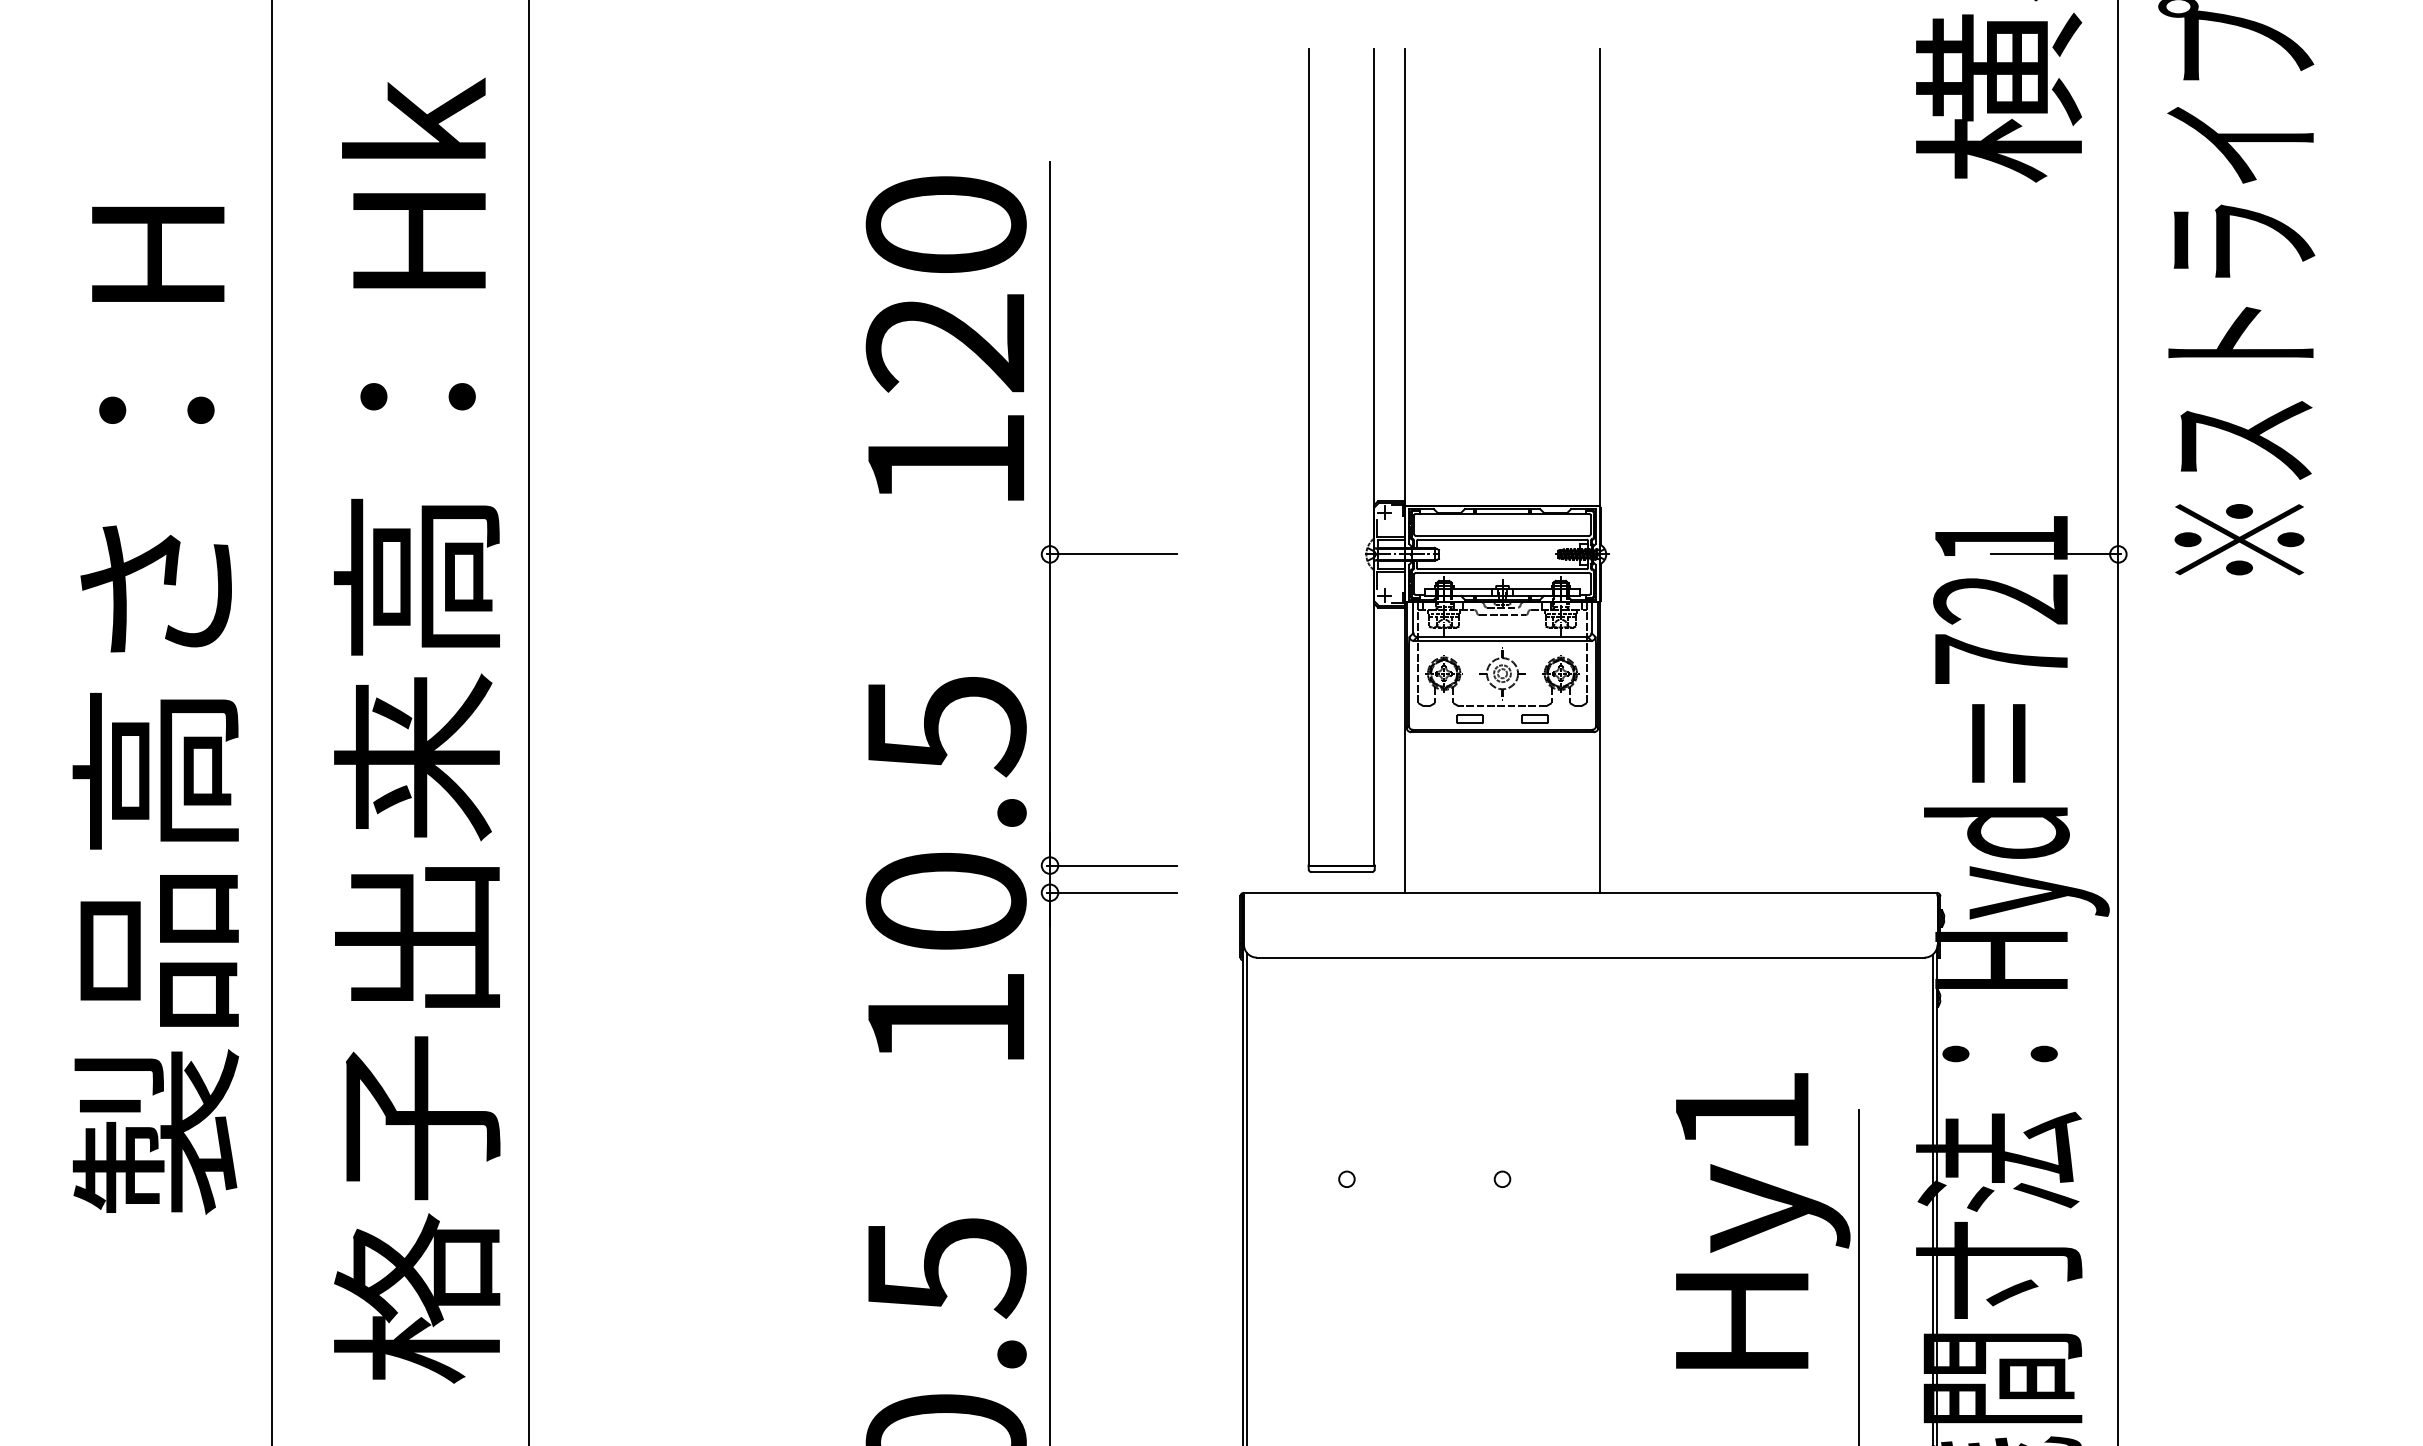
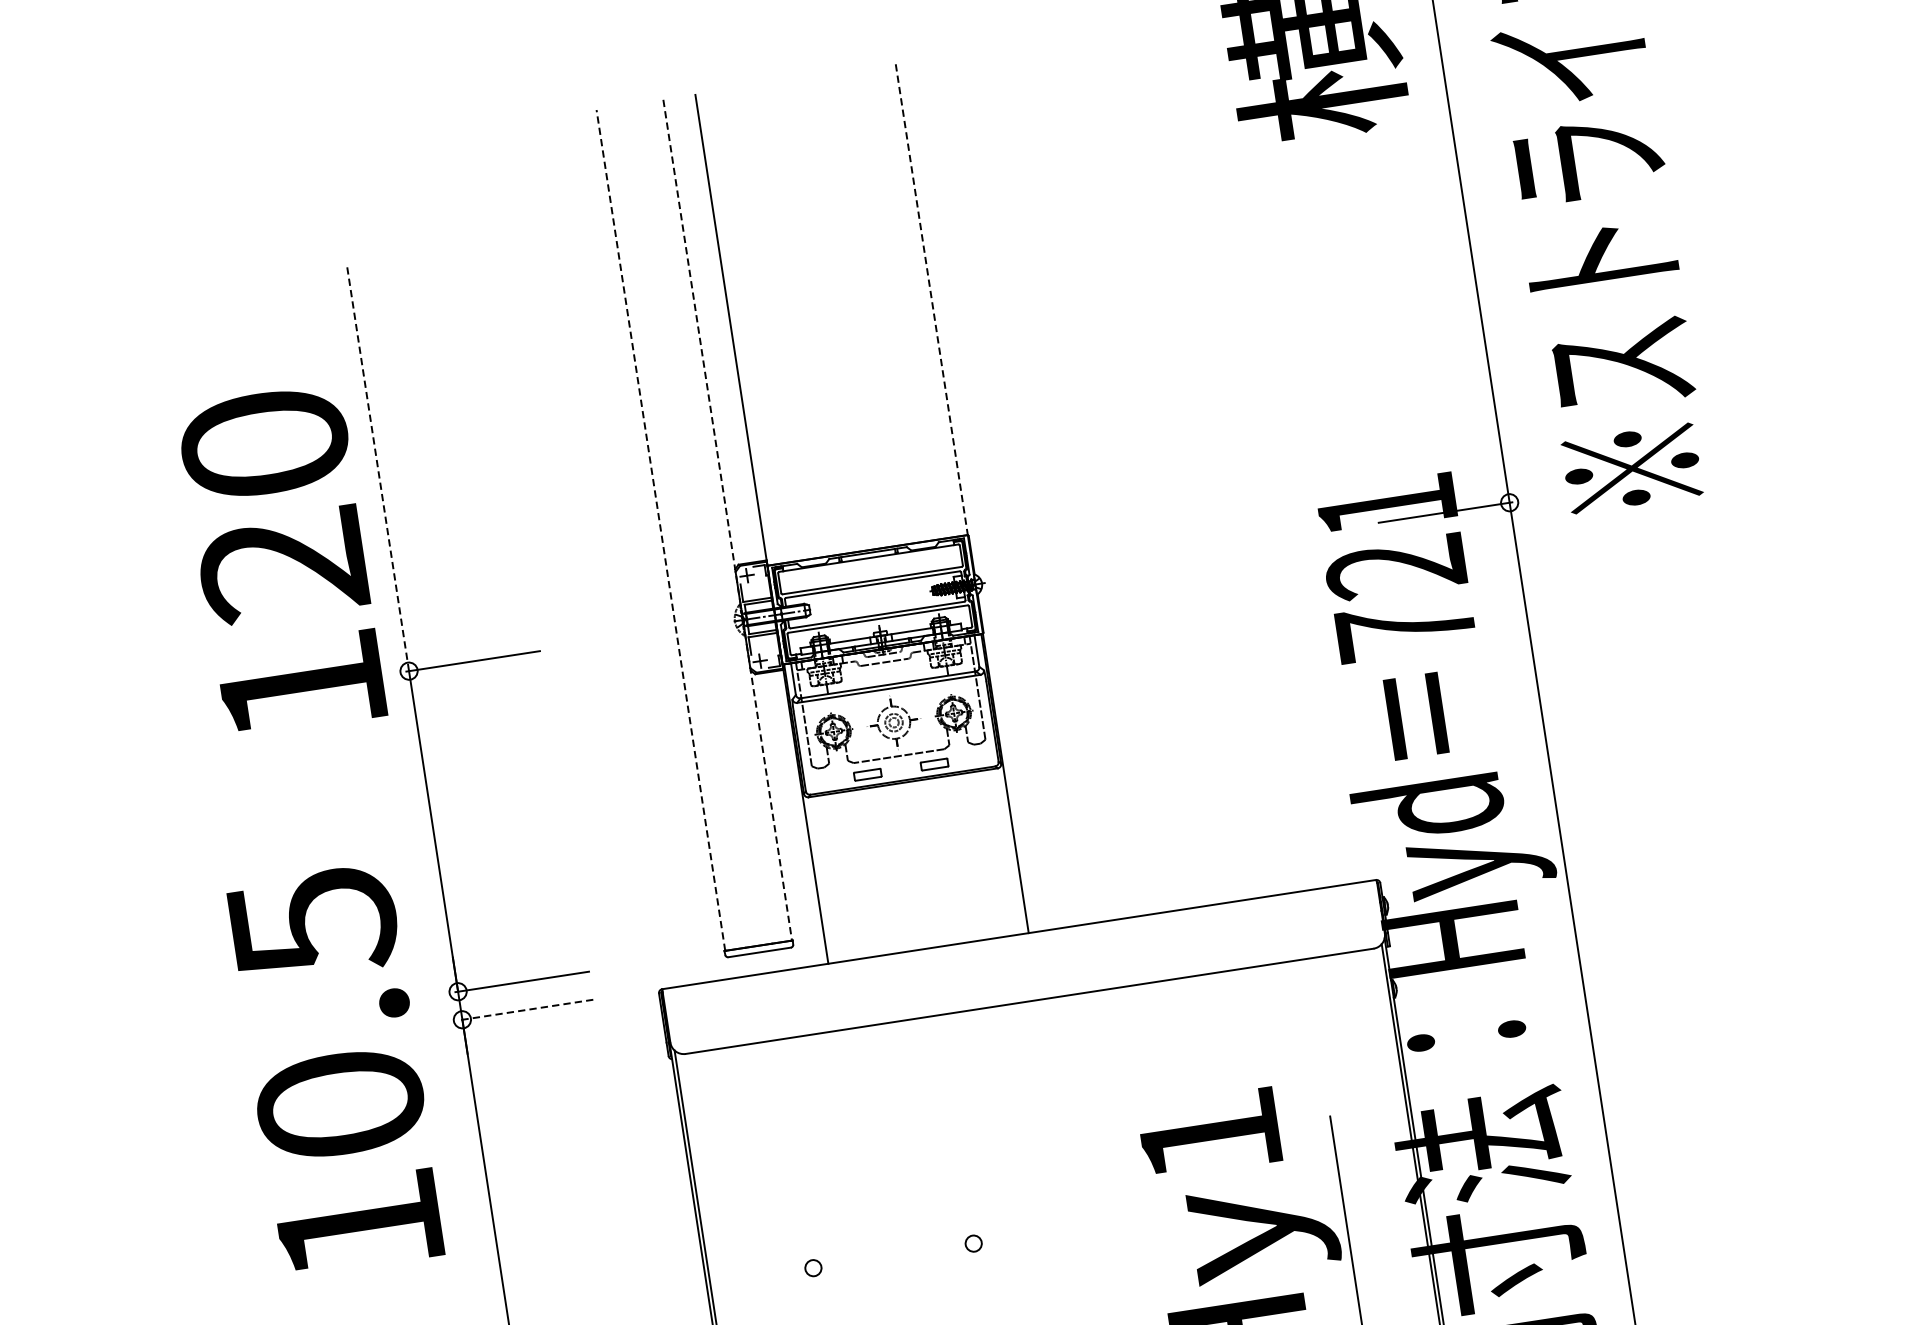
line: (1599, 278) -> (931, 300), solid -> dashed
text: (945, 338) -> (281, 561), moved
line: (1050, 357) -> (378, 468), solid -> dashed
line: (1309, 457) -> (661, 530), solid -> dashed
line: (1374, 458) -> (728, 521), solid -> dashed
text: (945, 868) -> (334, 1070), moved
line: (1112, 892) -> (526, 1009), solid -> dashed

